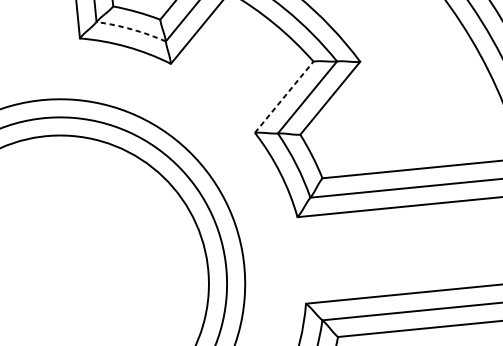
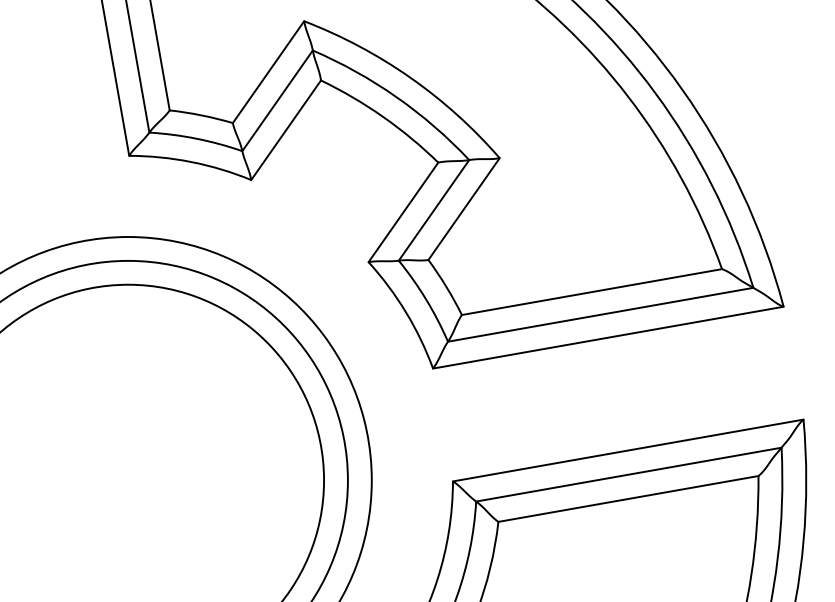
arc: (131, 29) -> (196, 138), dashed -> solid
line: (284, 97) -> (403, 212), dashed -> solid

